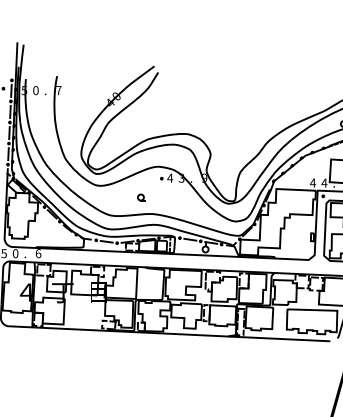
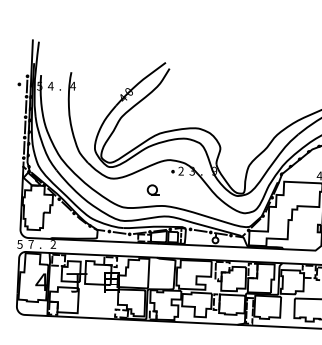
text: (35, 90) -> (50, 86), 0 -> 4
text: (58, 90) -> (72, 86), 7 -> 4
text: (170, 177) -> (181, 170), 4 -> 2
part: (141, 197) -> (153, 189), size x1.6
text: (15, 253) -> (31, 244), 0 -> 7
text: (38, 253) -> (53, 244), 6 -> 2

